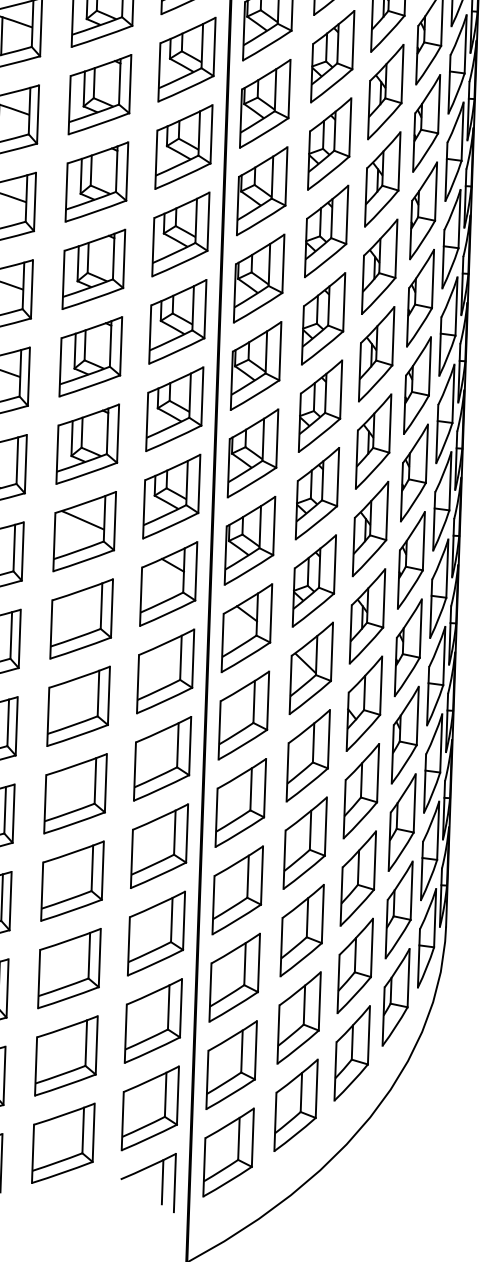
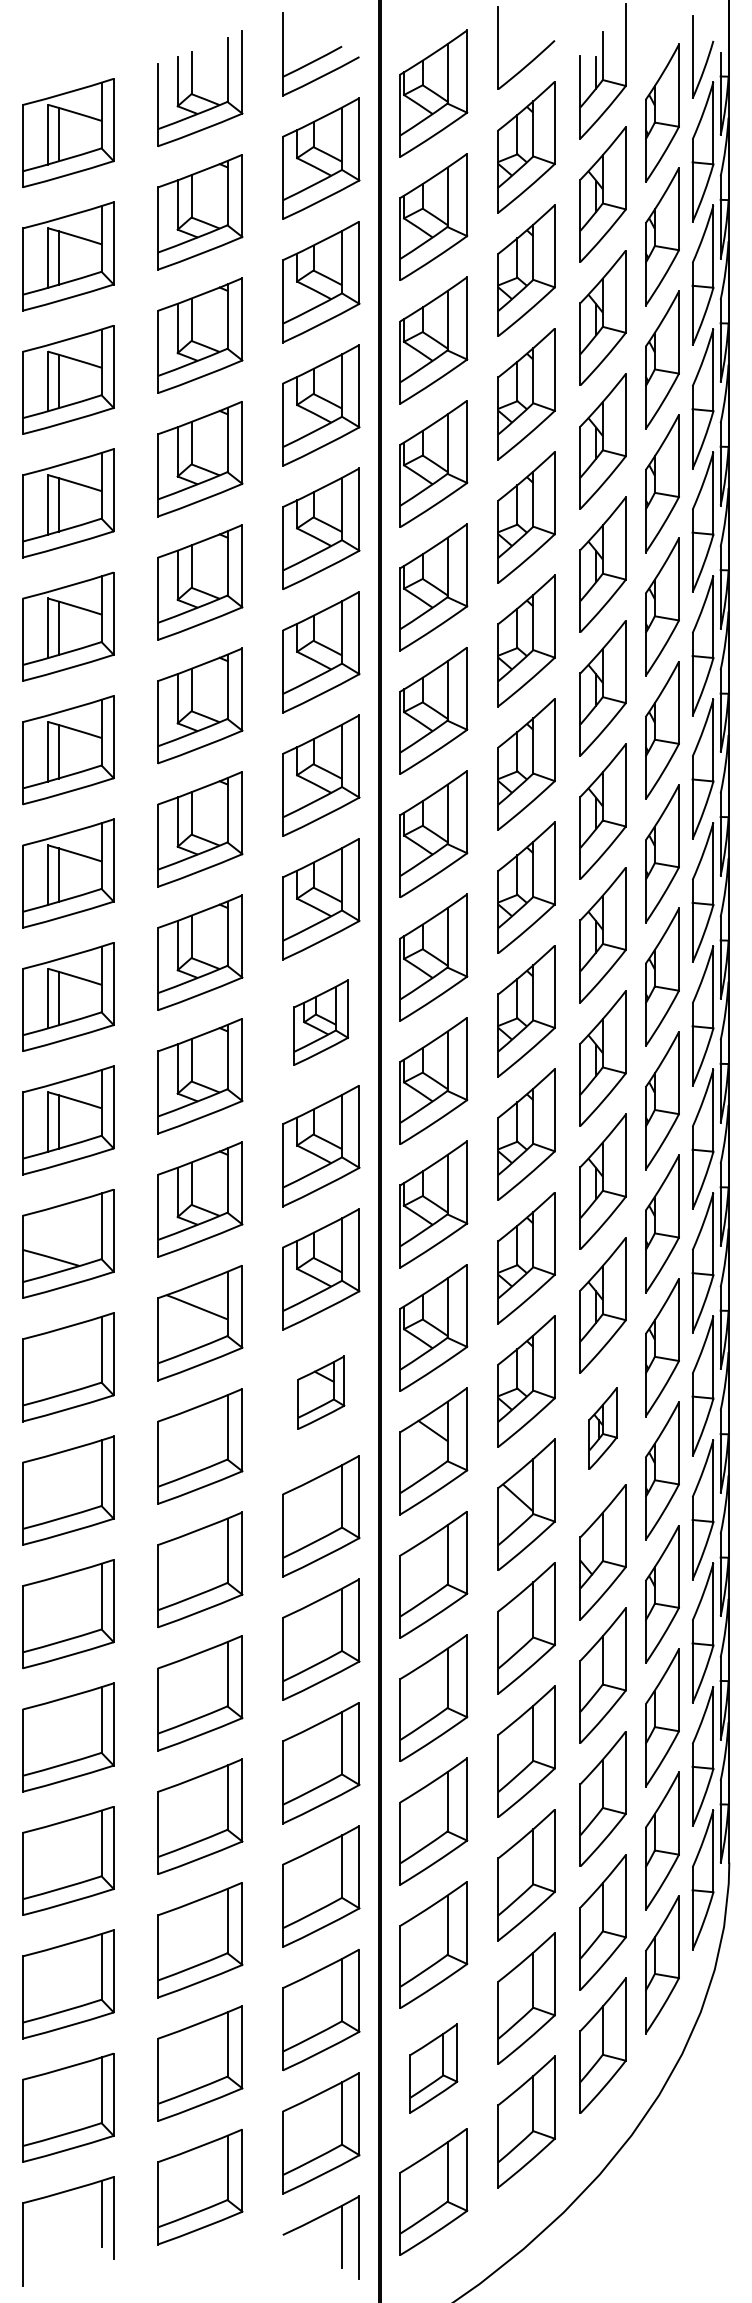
part: (178, 321) -> (321, 1022), size x0.7
part: (168, 583) -> (321, 1392), size x0.6
part: (367, 616) -> (602, 1428), size x0.6
part: (231, 1065) -> (433, 2068), size x0.7

